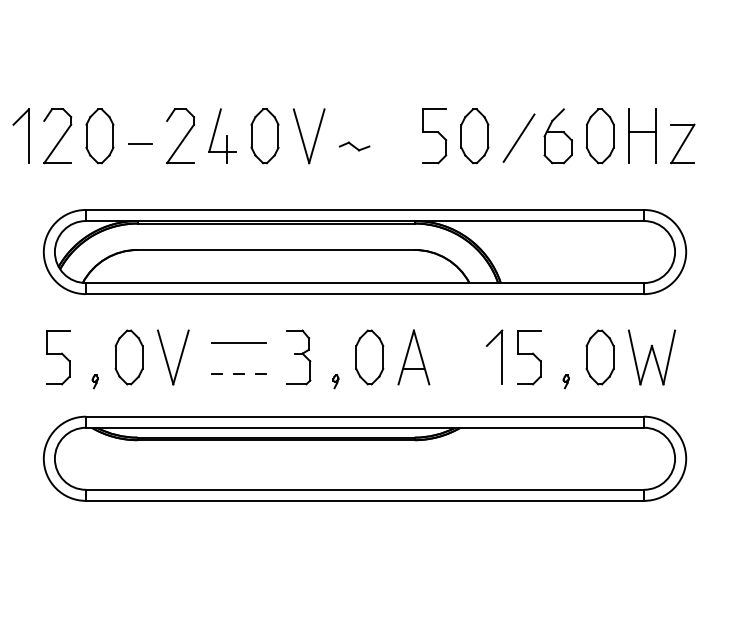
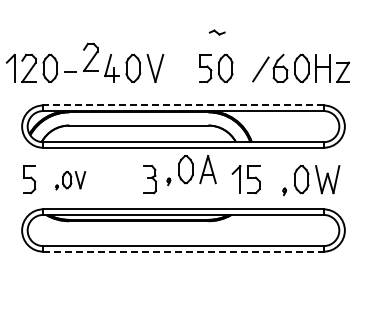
part: (179, 134) -> (90, 56), moved
part: (456, 134) -> (216, 67), moved
part: (353, 146) -> (216, 32), moved
line: (365, 209) -> (183, 105), solid -> dashed
line: (237, 343) -> (119, 172), removed
part: (512, 357) -> (245, 179), moved
part: (140, 359) -> (70, 180), size x0.6
part: (380, 359) -> (191, 170), moved
line: (239, 373) -> (120, 187), removed
line: (365, 500) -> (183, 251), solid -> dashed

